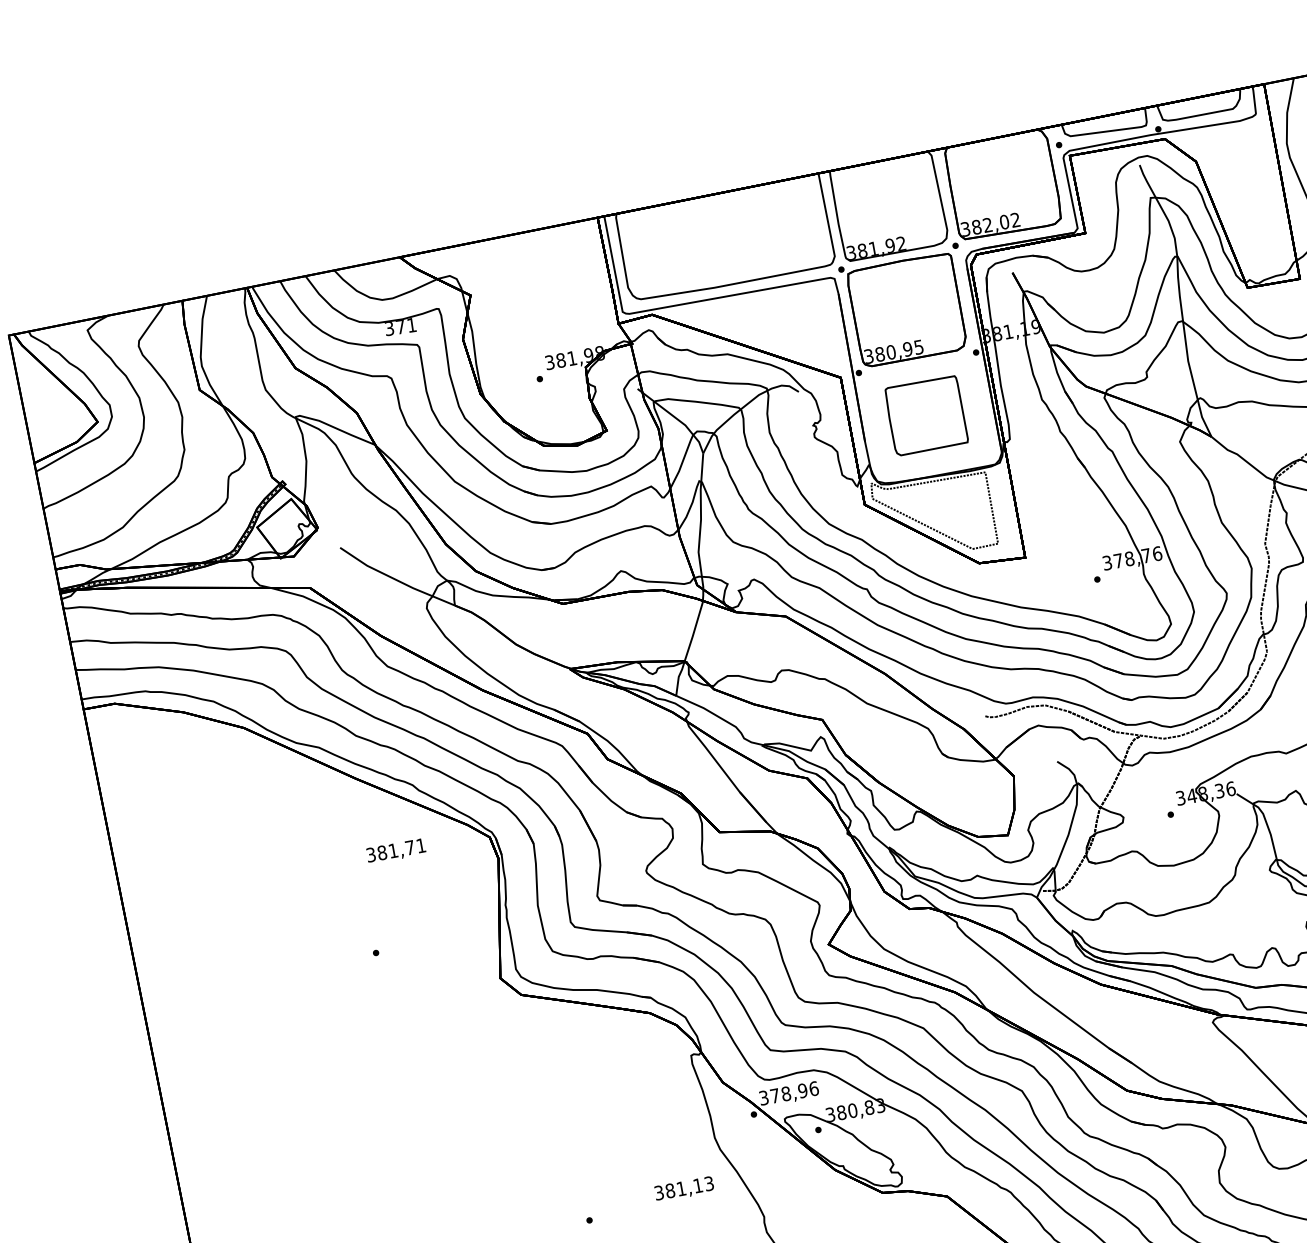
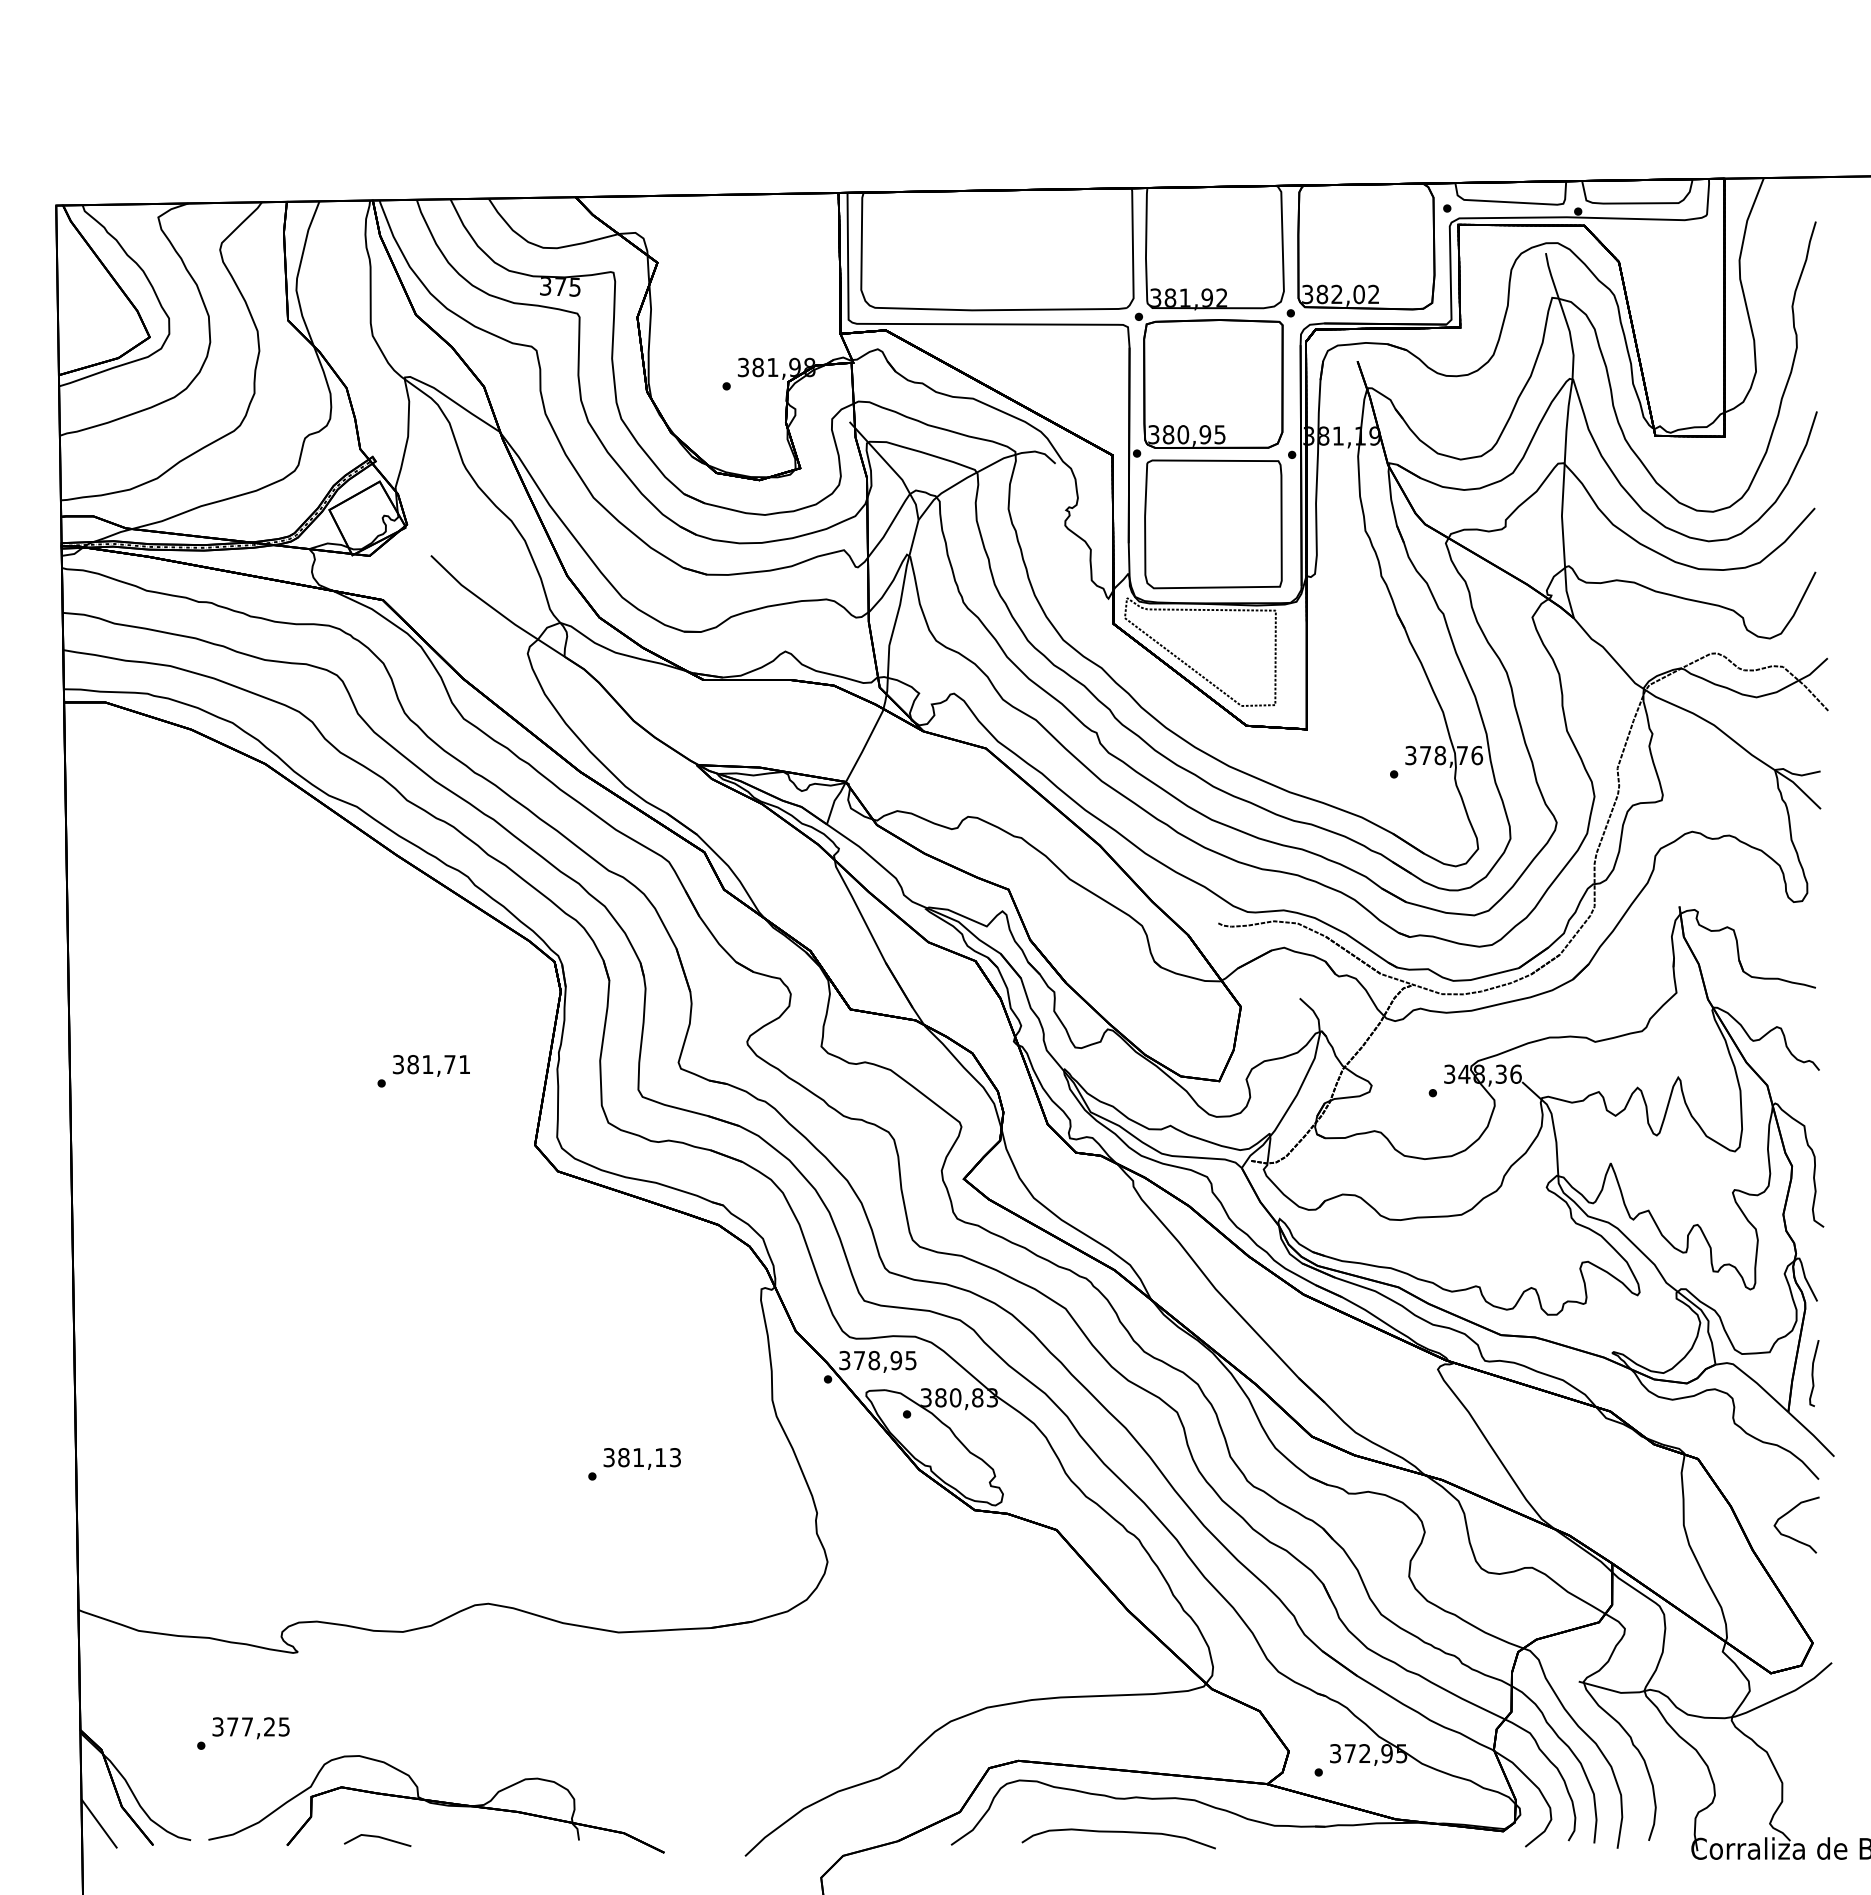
text: (411, 325) -> (574, 287), 371 -> 375
part: (926, 415) -> (1213, 524), size x1.43
text: (396, 851) -> (431, 1065), moved
text: (813, 1088) -> (910, 1360), 378,96 -> 378,95
text: (683, 1189) -> (641, 1458), moved

